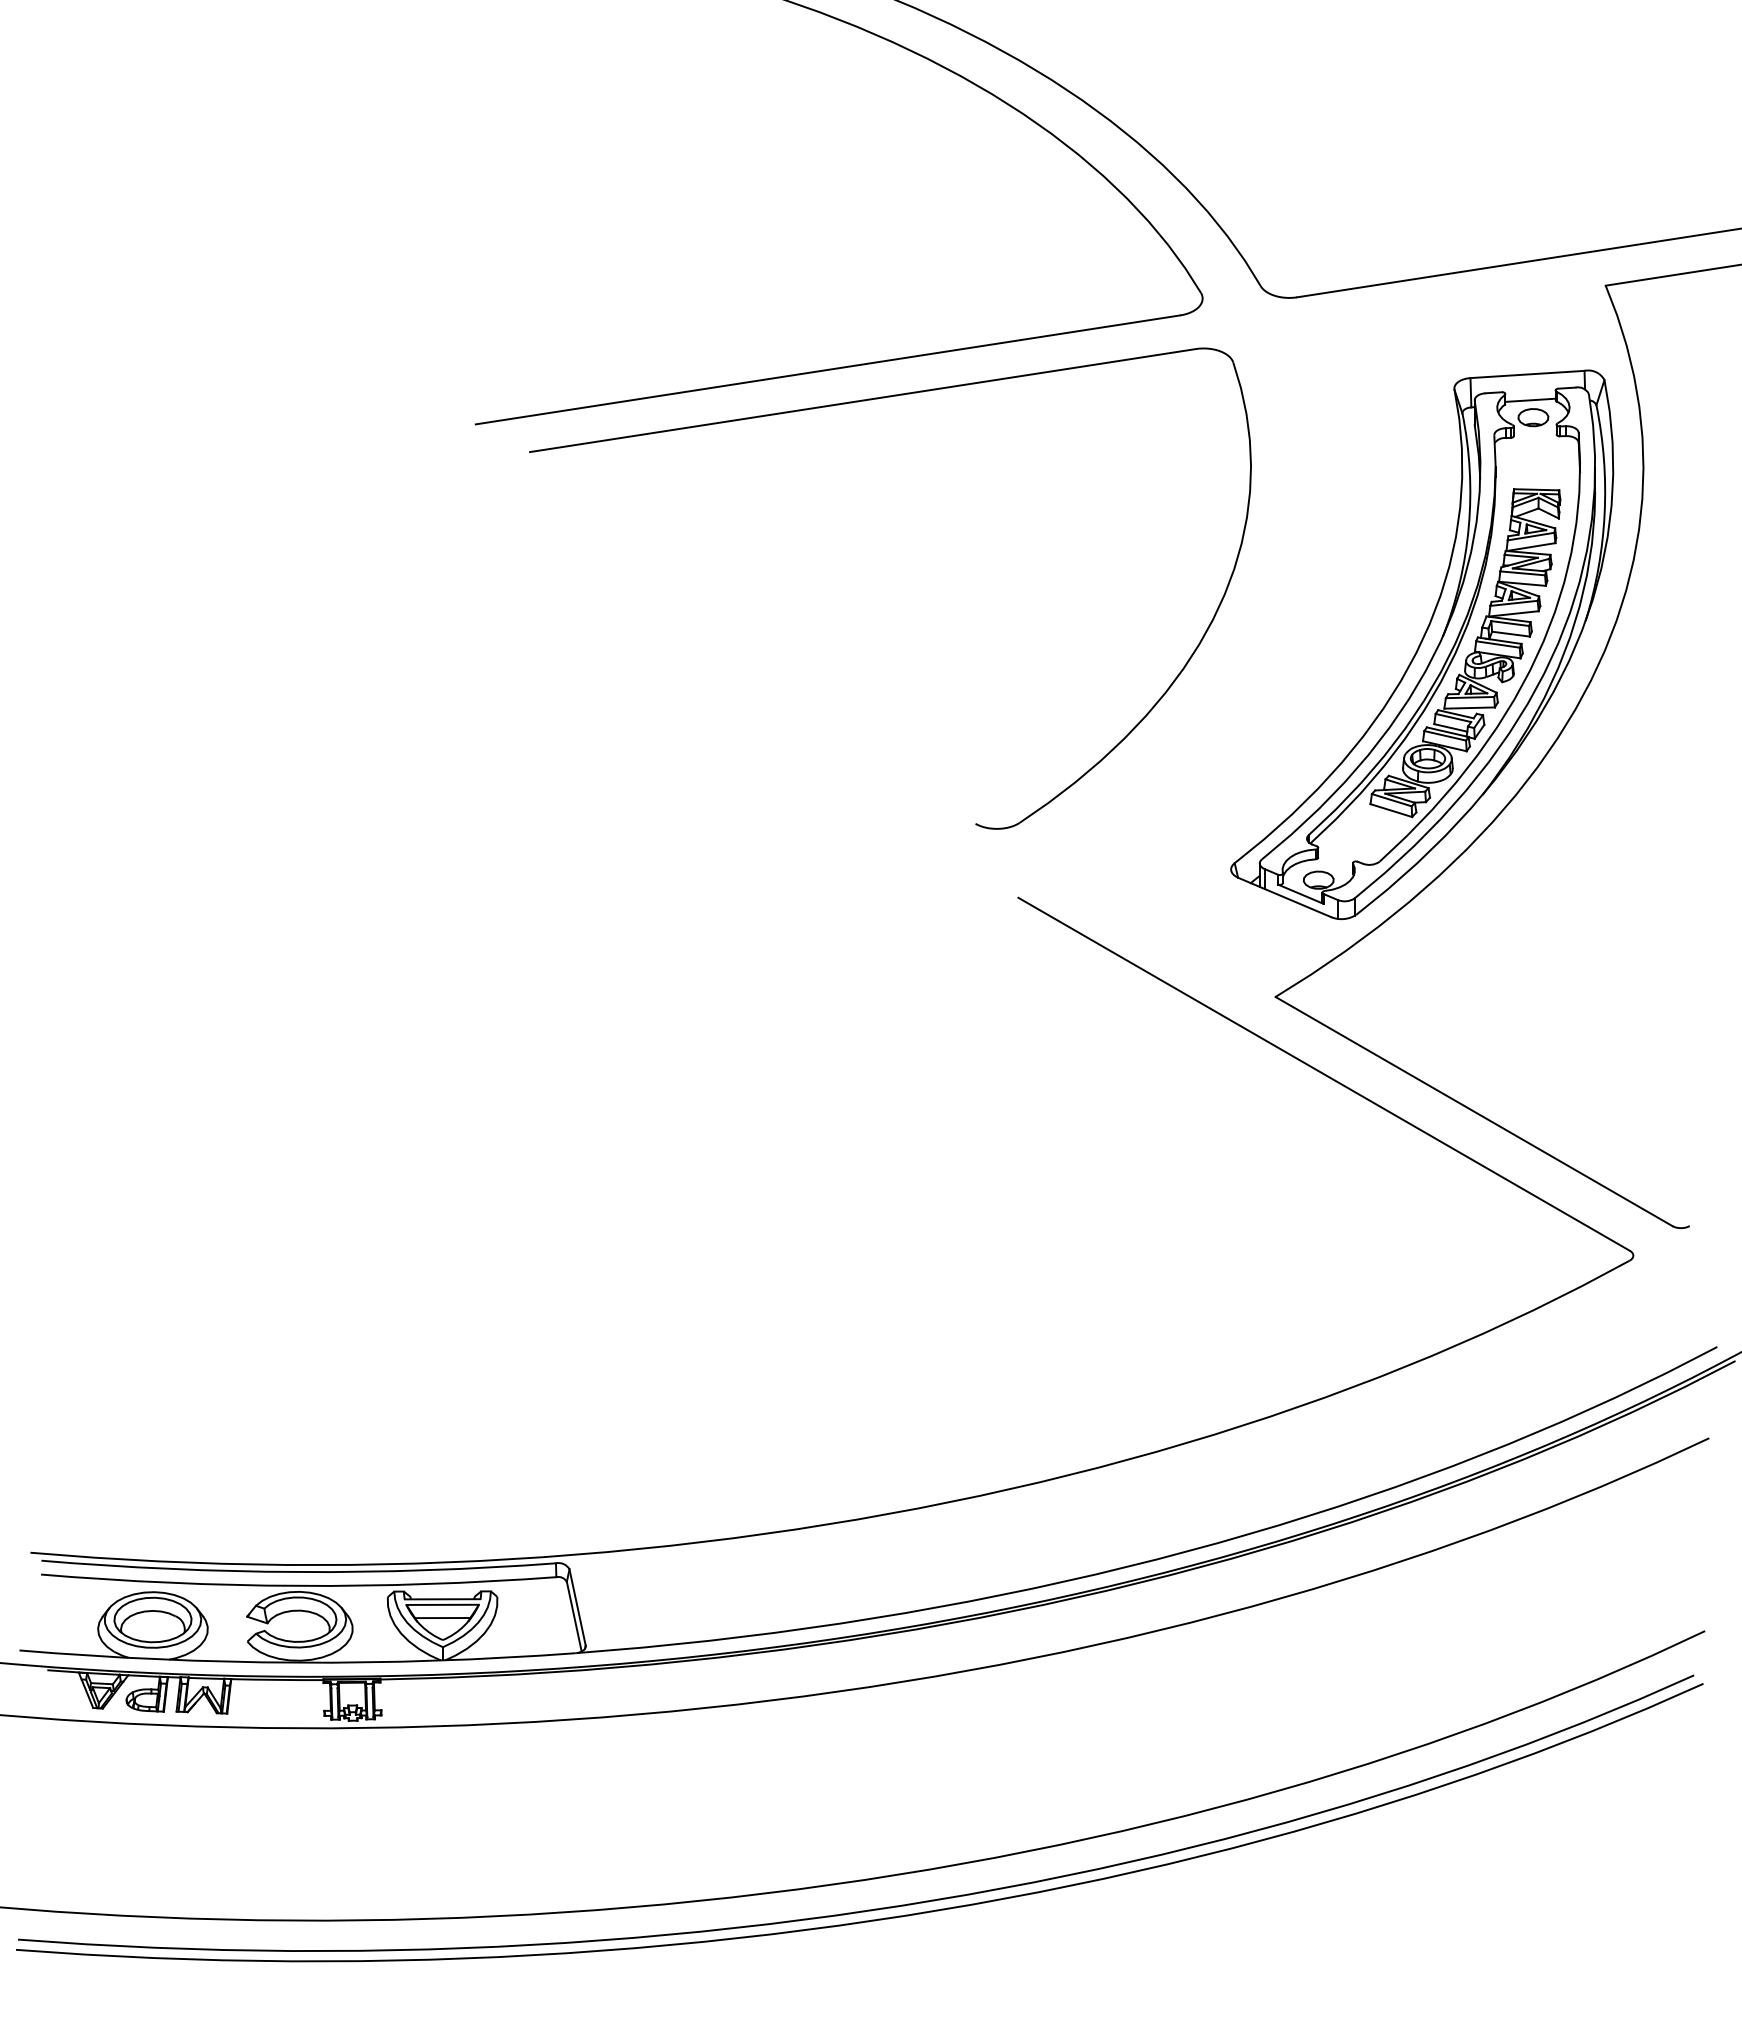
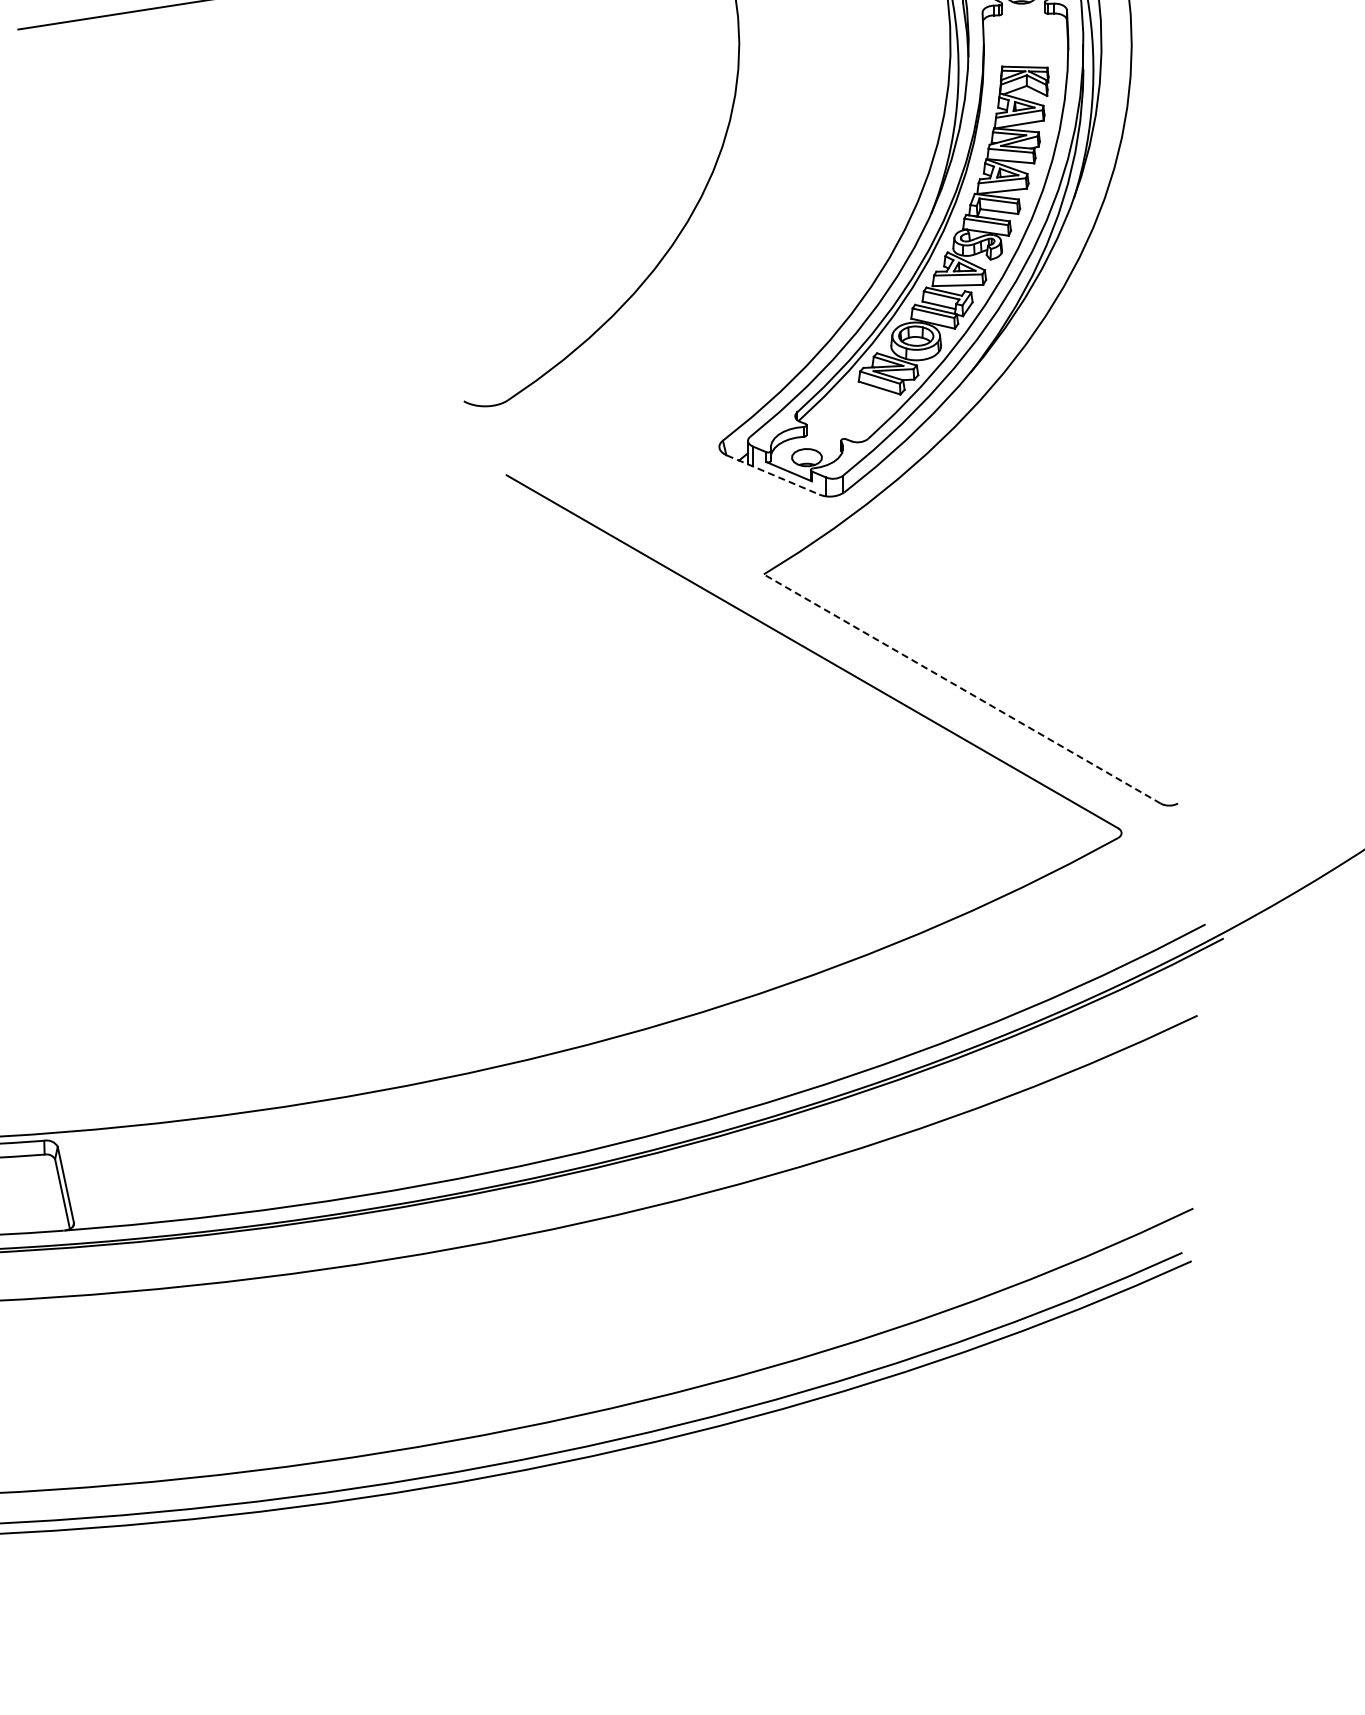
line: (1285, 897) -> (773, 474), solid -> dashed
line: (1473, 1111) -> (961, 688), solid -> dashed

